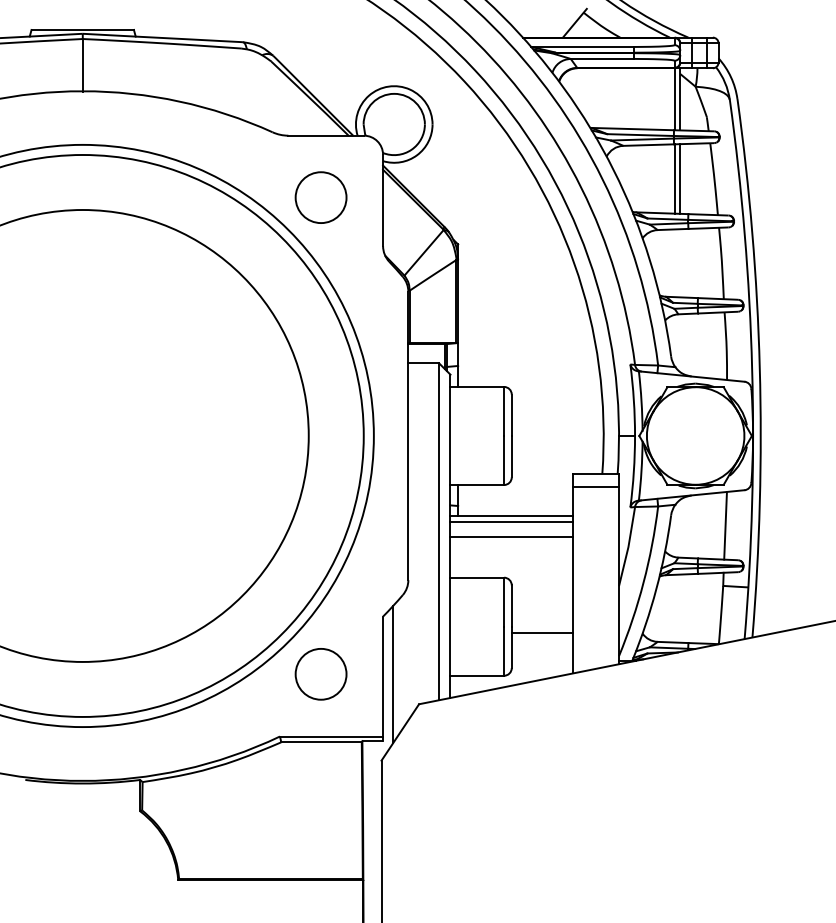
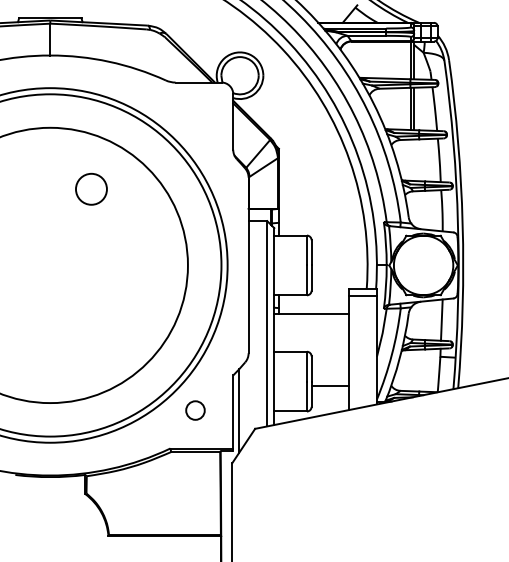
circle: (321, 196) -> (91, 188), moved
line: (511, 521) -> (311, 317), removed
line: (511, 537) -> (311, 327), removed
circle: (321, 674) -> (195, 410), size x0.6

